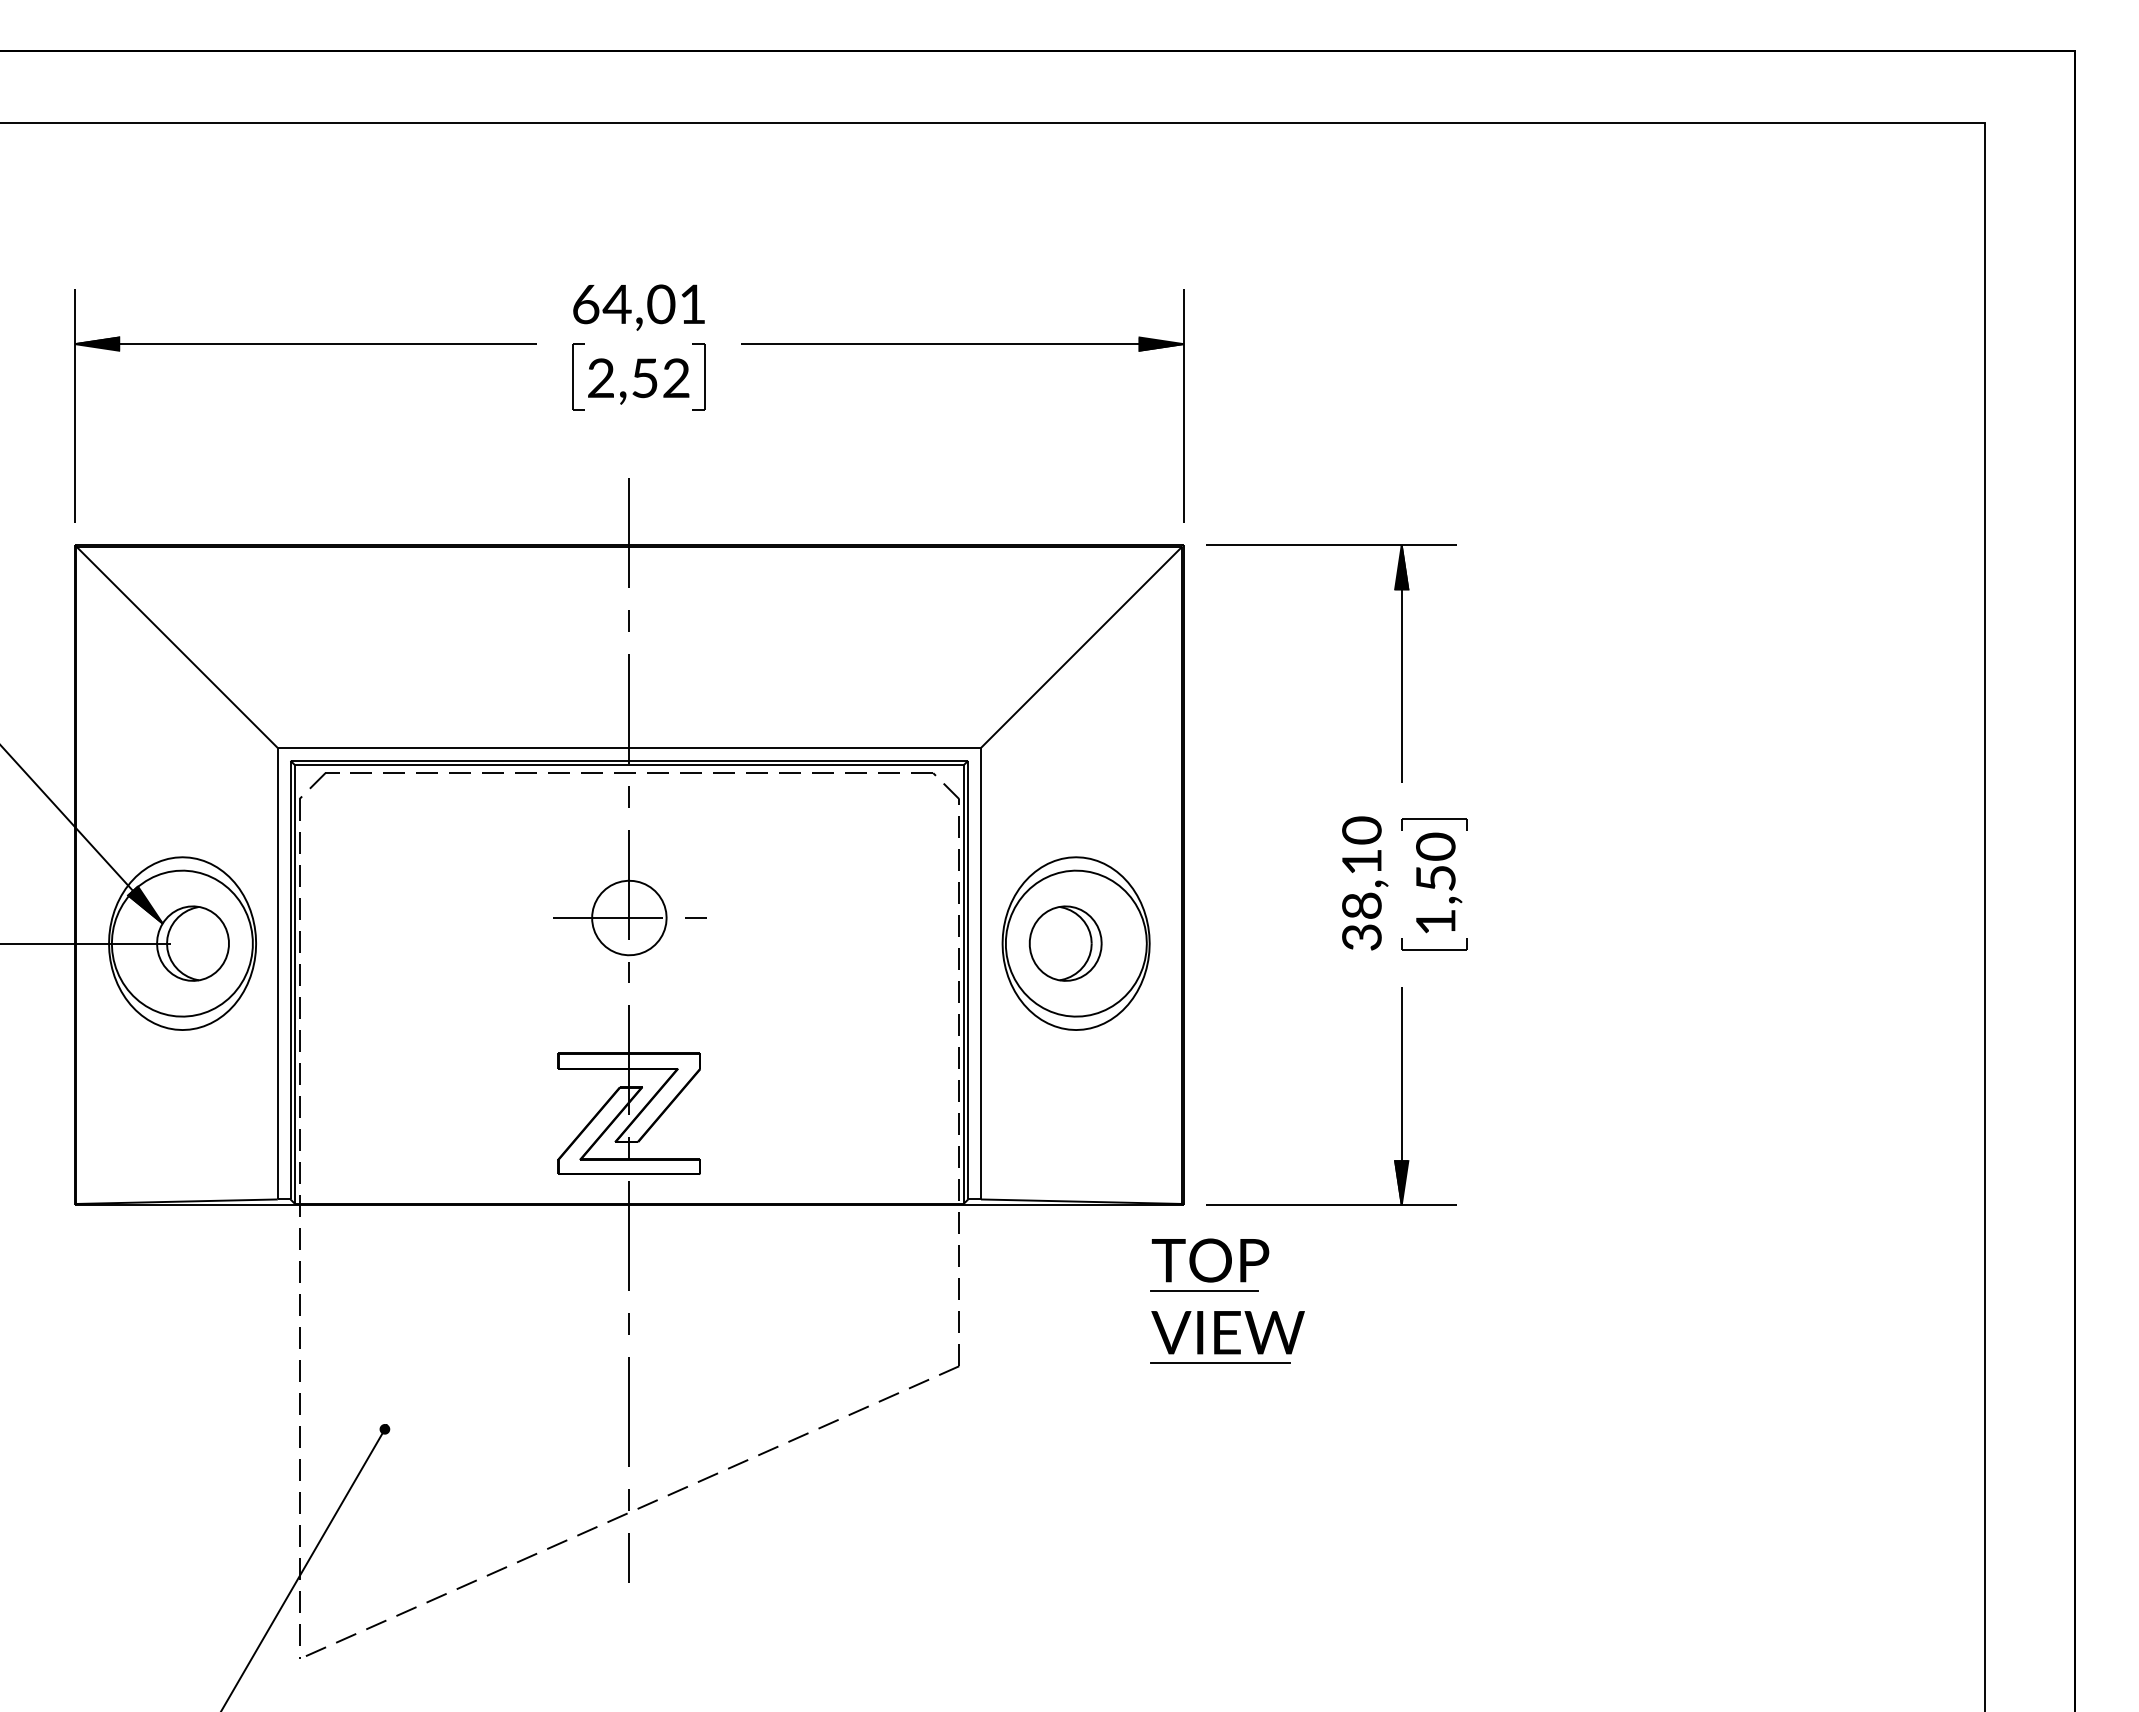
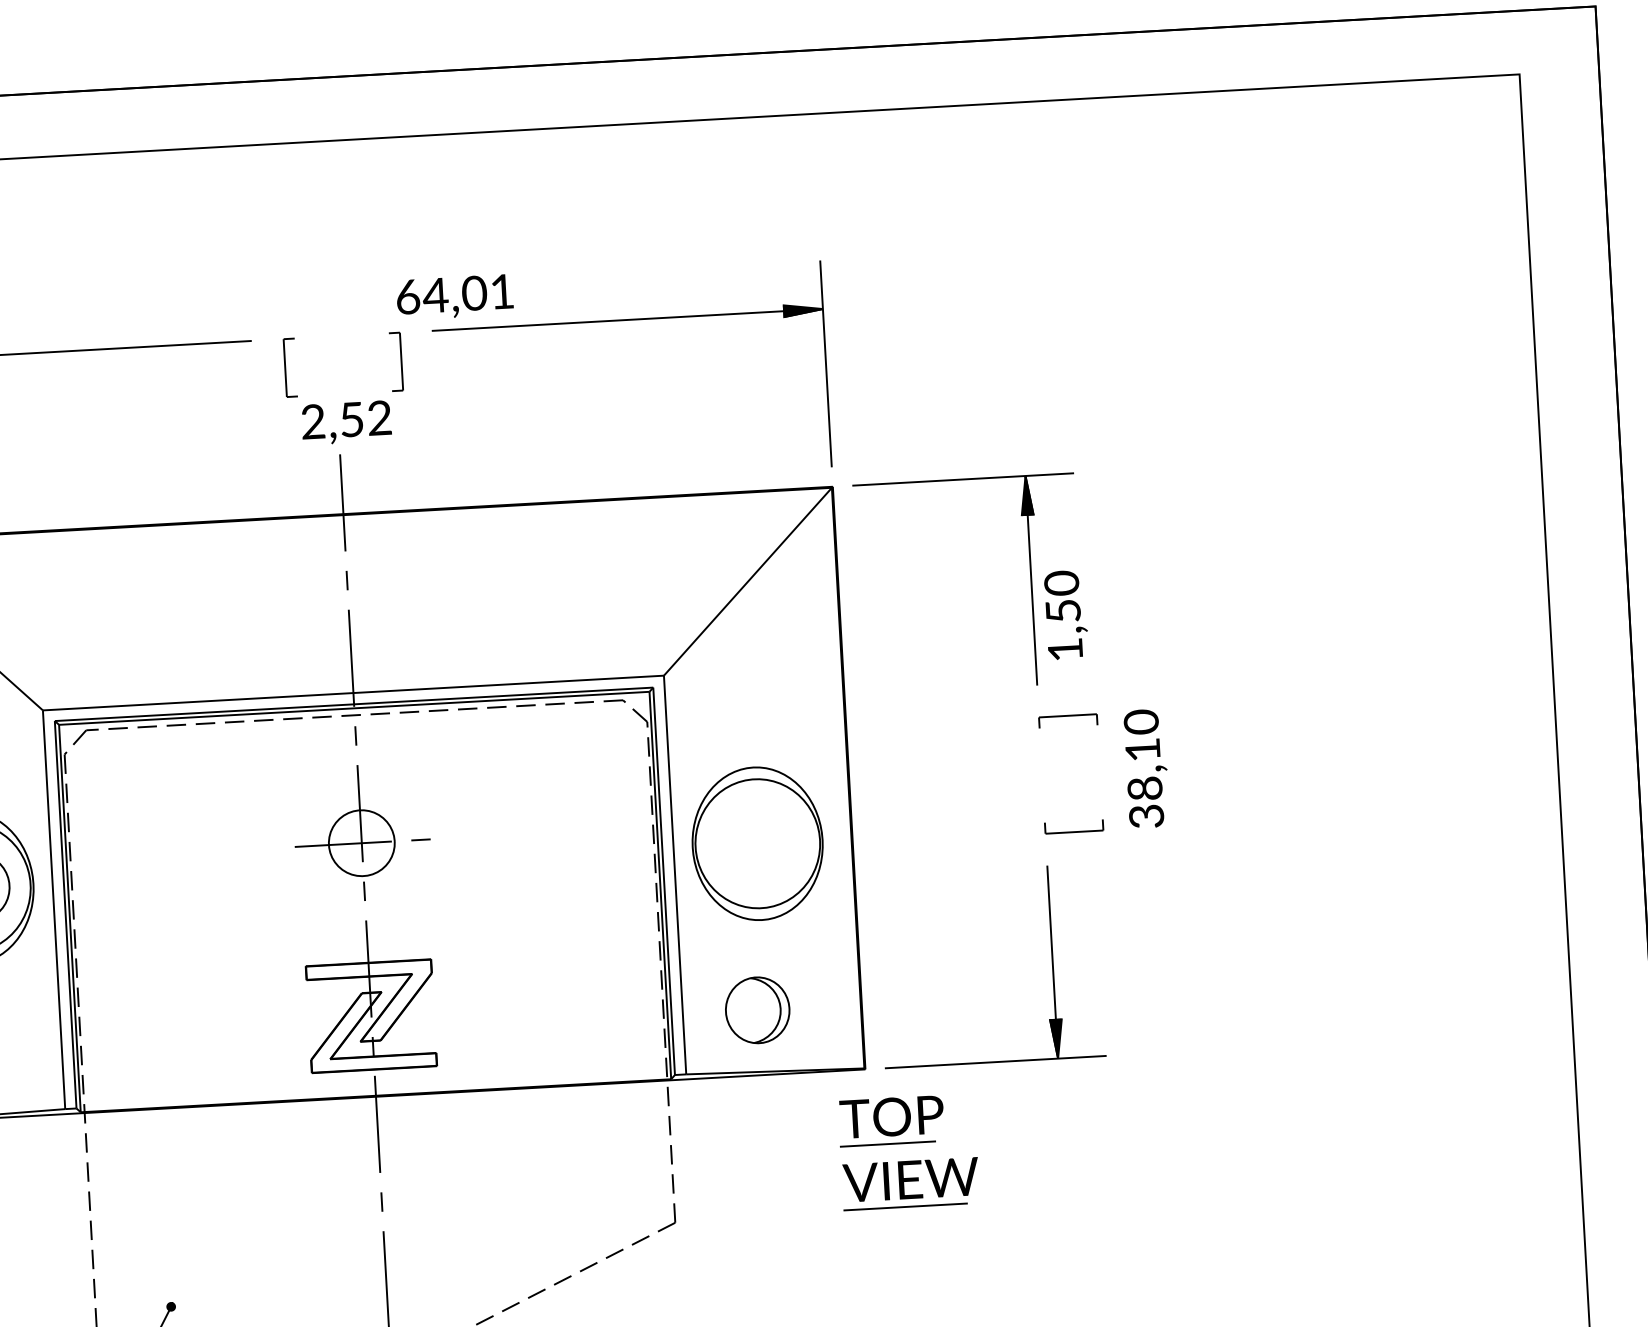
text: (638, 307) -> (454, 297), moved
text: (638, 381) -> (346, 422), moved
text: (1439, 882) -> (1066, 614), moved
text: (1365, 883) -> (1147, 768), moved
part: (1065, 943) -> (757, 1010), moved

